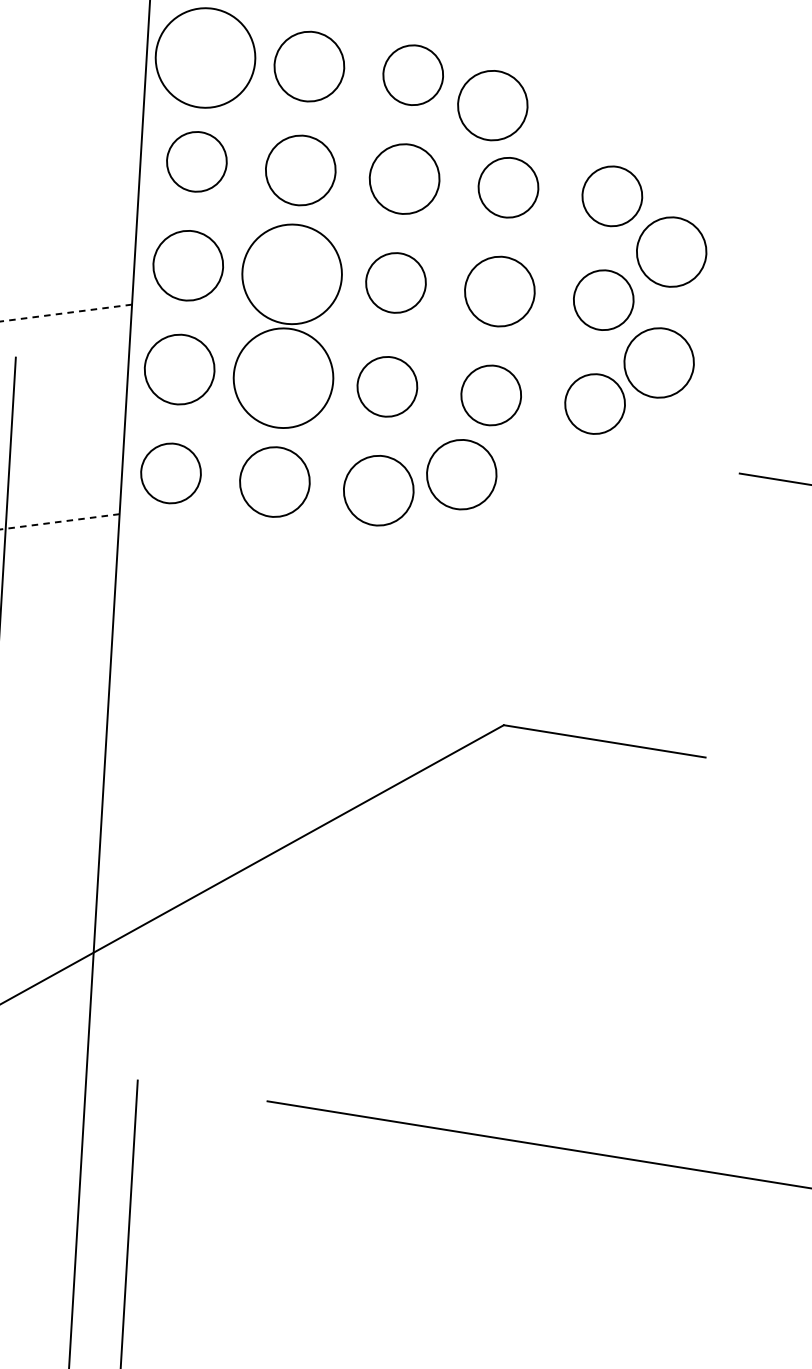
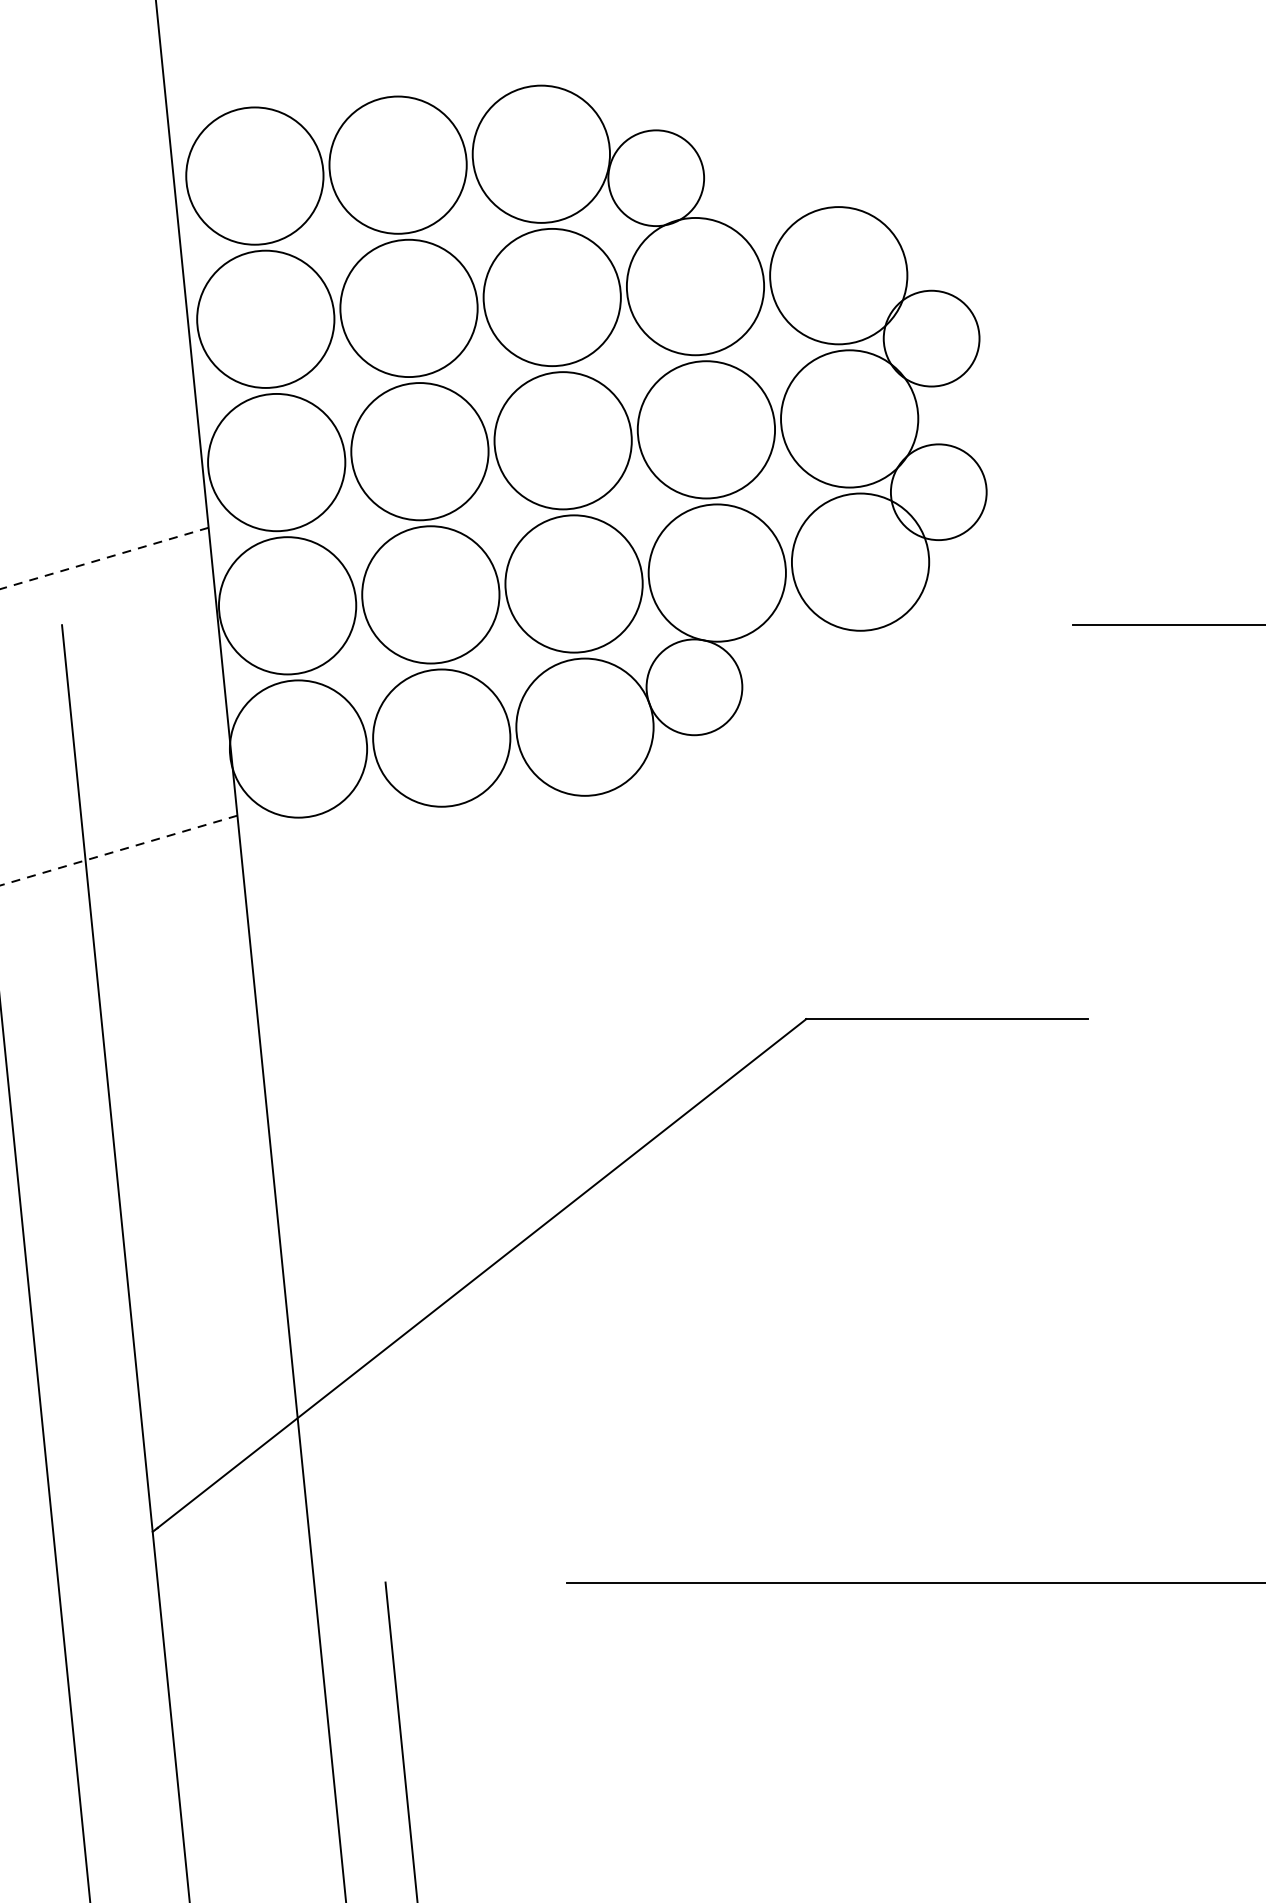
circle: (309, 66) -> (397, 164), size x1.43
circle: (412, 74) -> (540, 153), size x1.67
circle: (196, 161) -> (265, 318), size x1.67
circle: (300, 170) -> (408, 308), size x1.43
circle: (404, 179) -> (551, 297), size x1.43
circle: (508, 187) -> (695, 286), size x1.67
circle: (612, 196) -> (838, 275), size x1.67
circle: (188, 265) -> (276, 462), size x1.43
circle: (395, 282) -> (562, 440), size x1.67
circle: (499, 291) -> (706, 429), size x1.43
circle: (603, 299) -> (849, 418), size x1.67
circle: (179, 369) -> (287, 605), size x1.43
circle: (387, 386) -> (573, 583), size x1.67
circle: (490, 394) -> (716, 572), size x1.67
circle: (595, 403) -> (860, 561), size x1.67
circle: (171, 473) -> (298, 748), size x1.67
circle: (274, 481) -> (441, 737), size x1.43
circle: (378, 490) -> (584, 726), size x1.43

